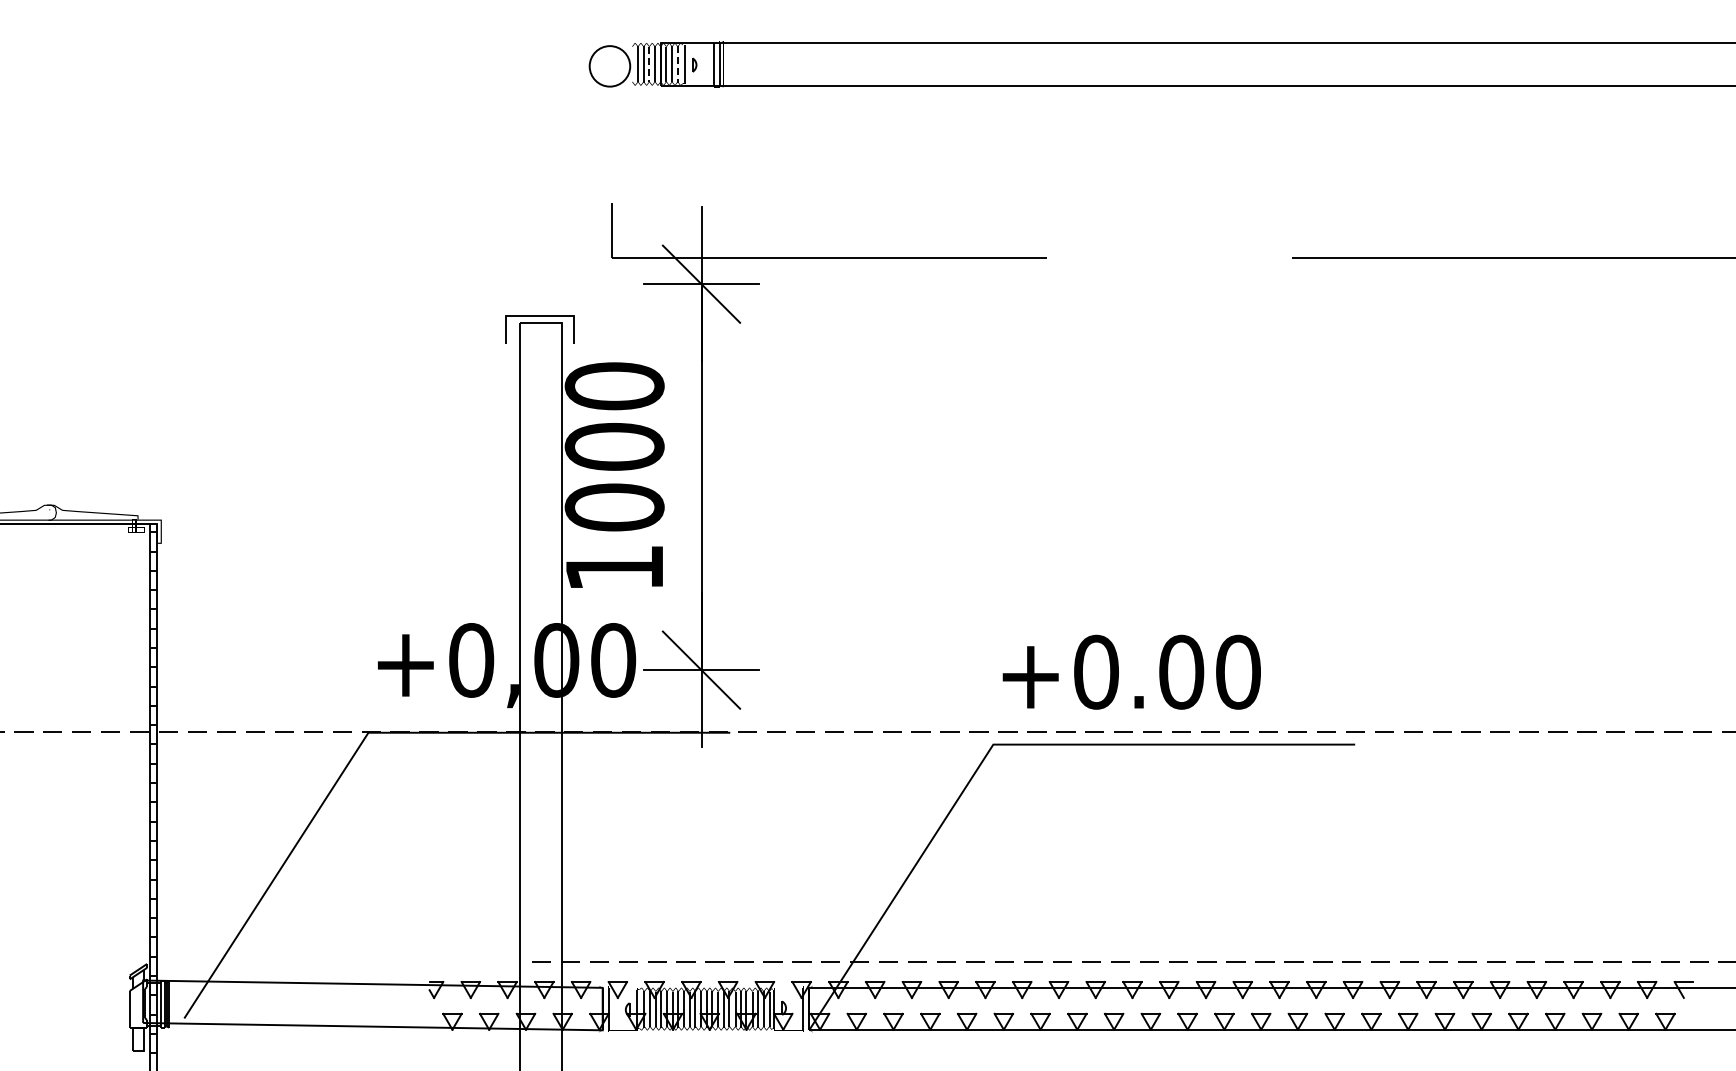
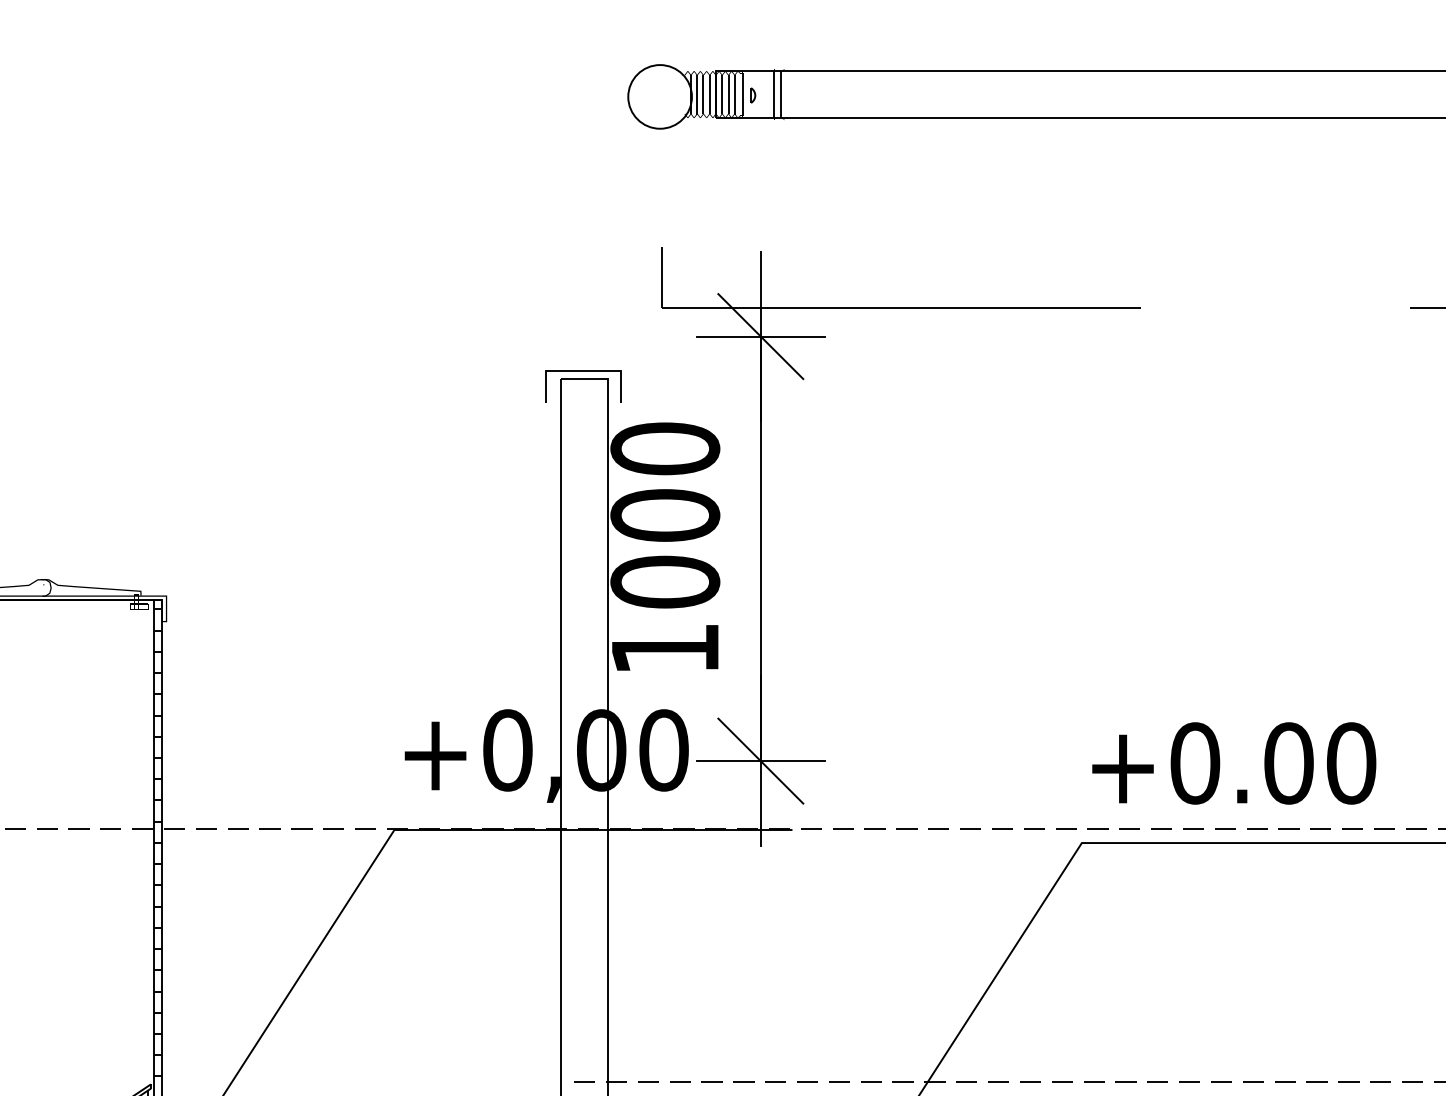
line: (649, 64) -> (703, 94), dashed -> solid
line: (678, 65) -> (735, 95), dashed -> solid
circle: (609, 66) -> (659, 97), size x1.43

